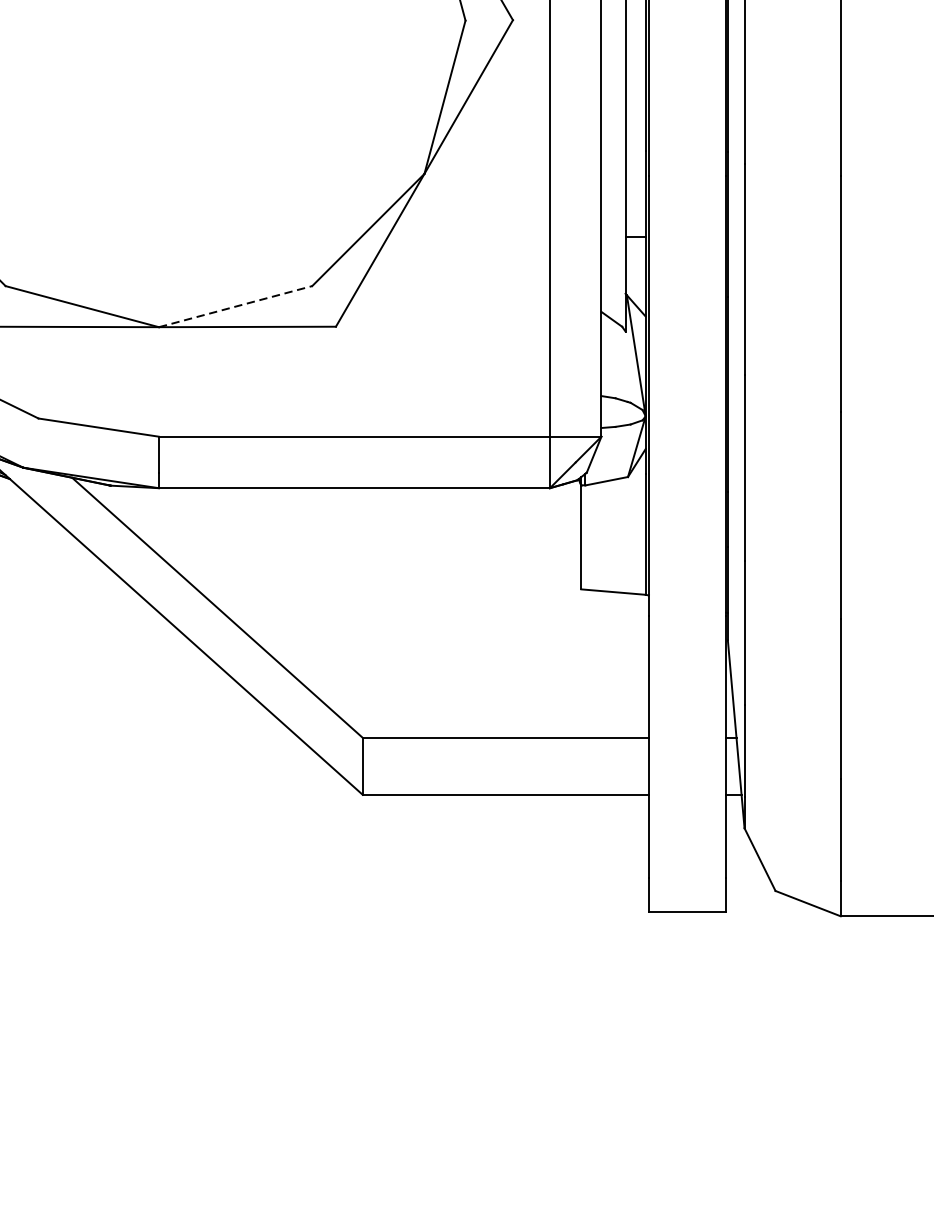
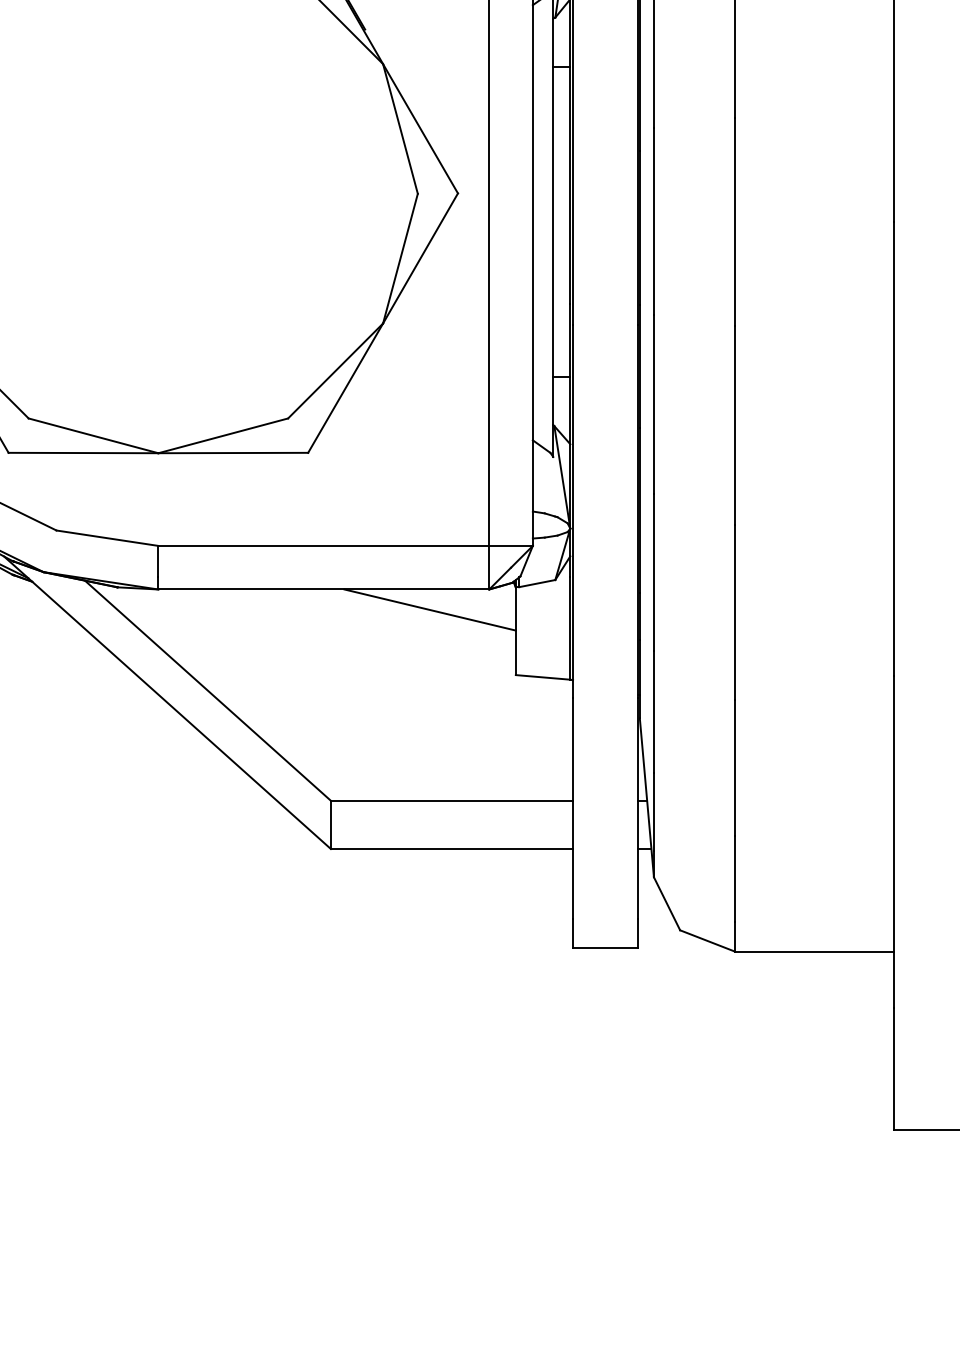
line: (235, 306) -> (223, 435), dashed -> solid
line: (479, 511) -> (429, 609), added

